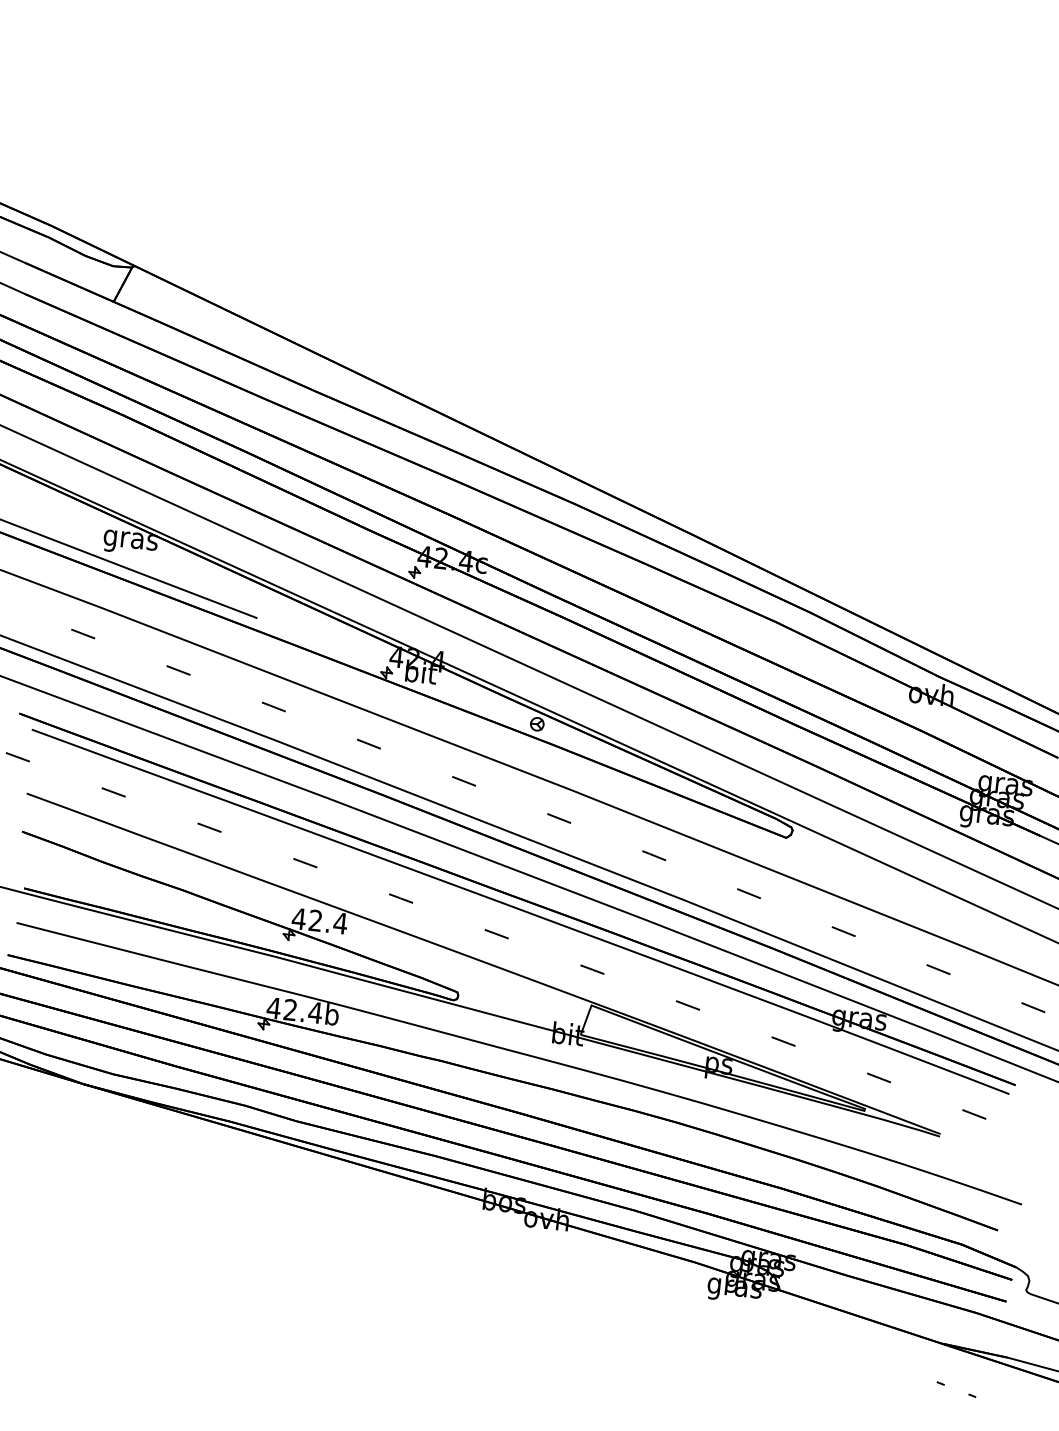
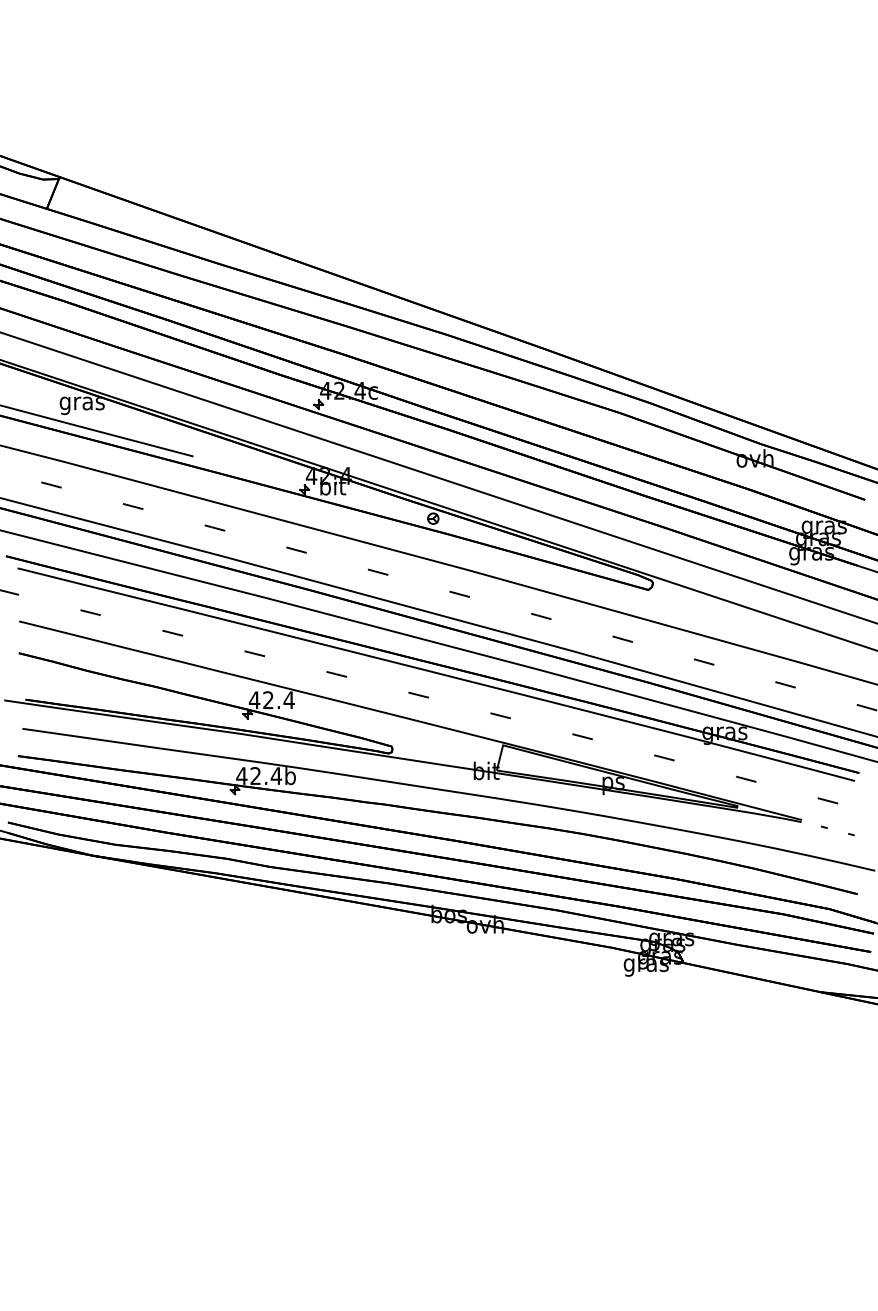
line: (944, 1385) -> (827, 828), moved

